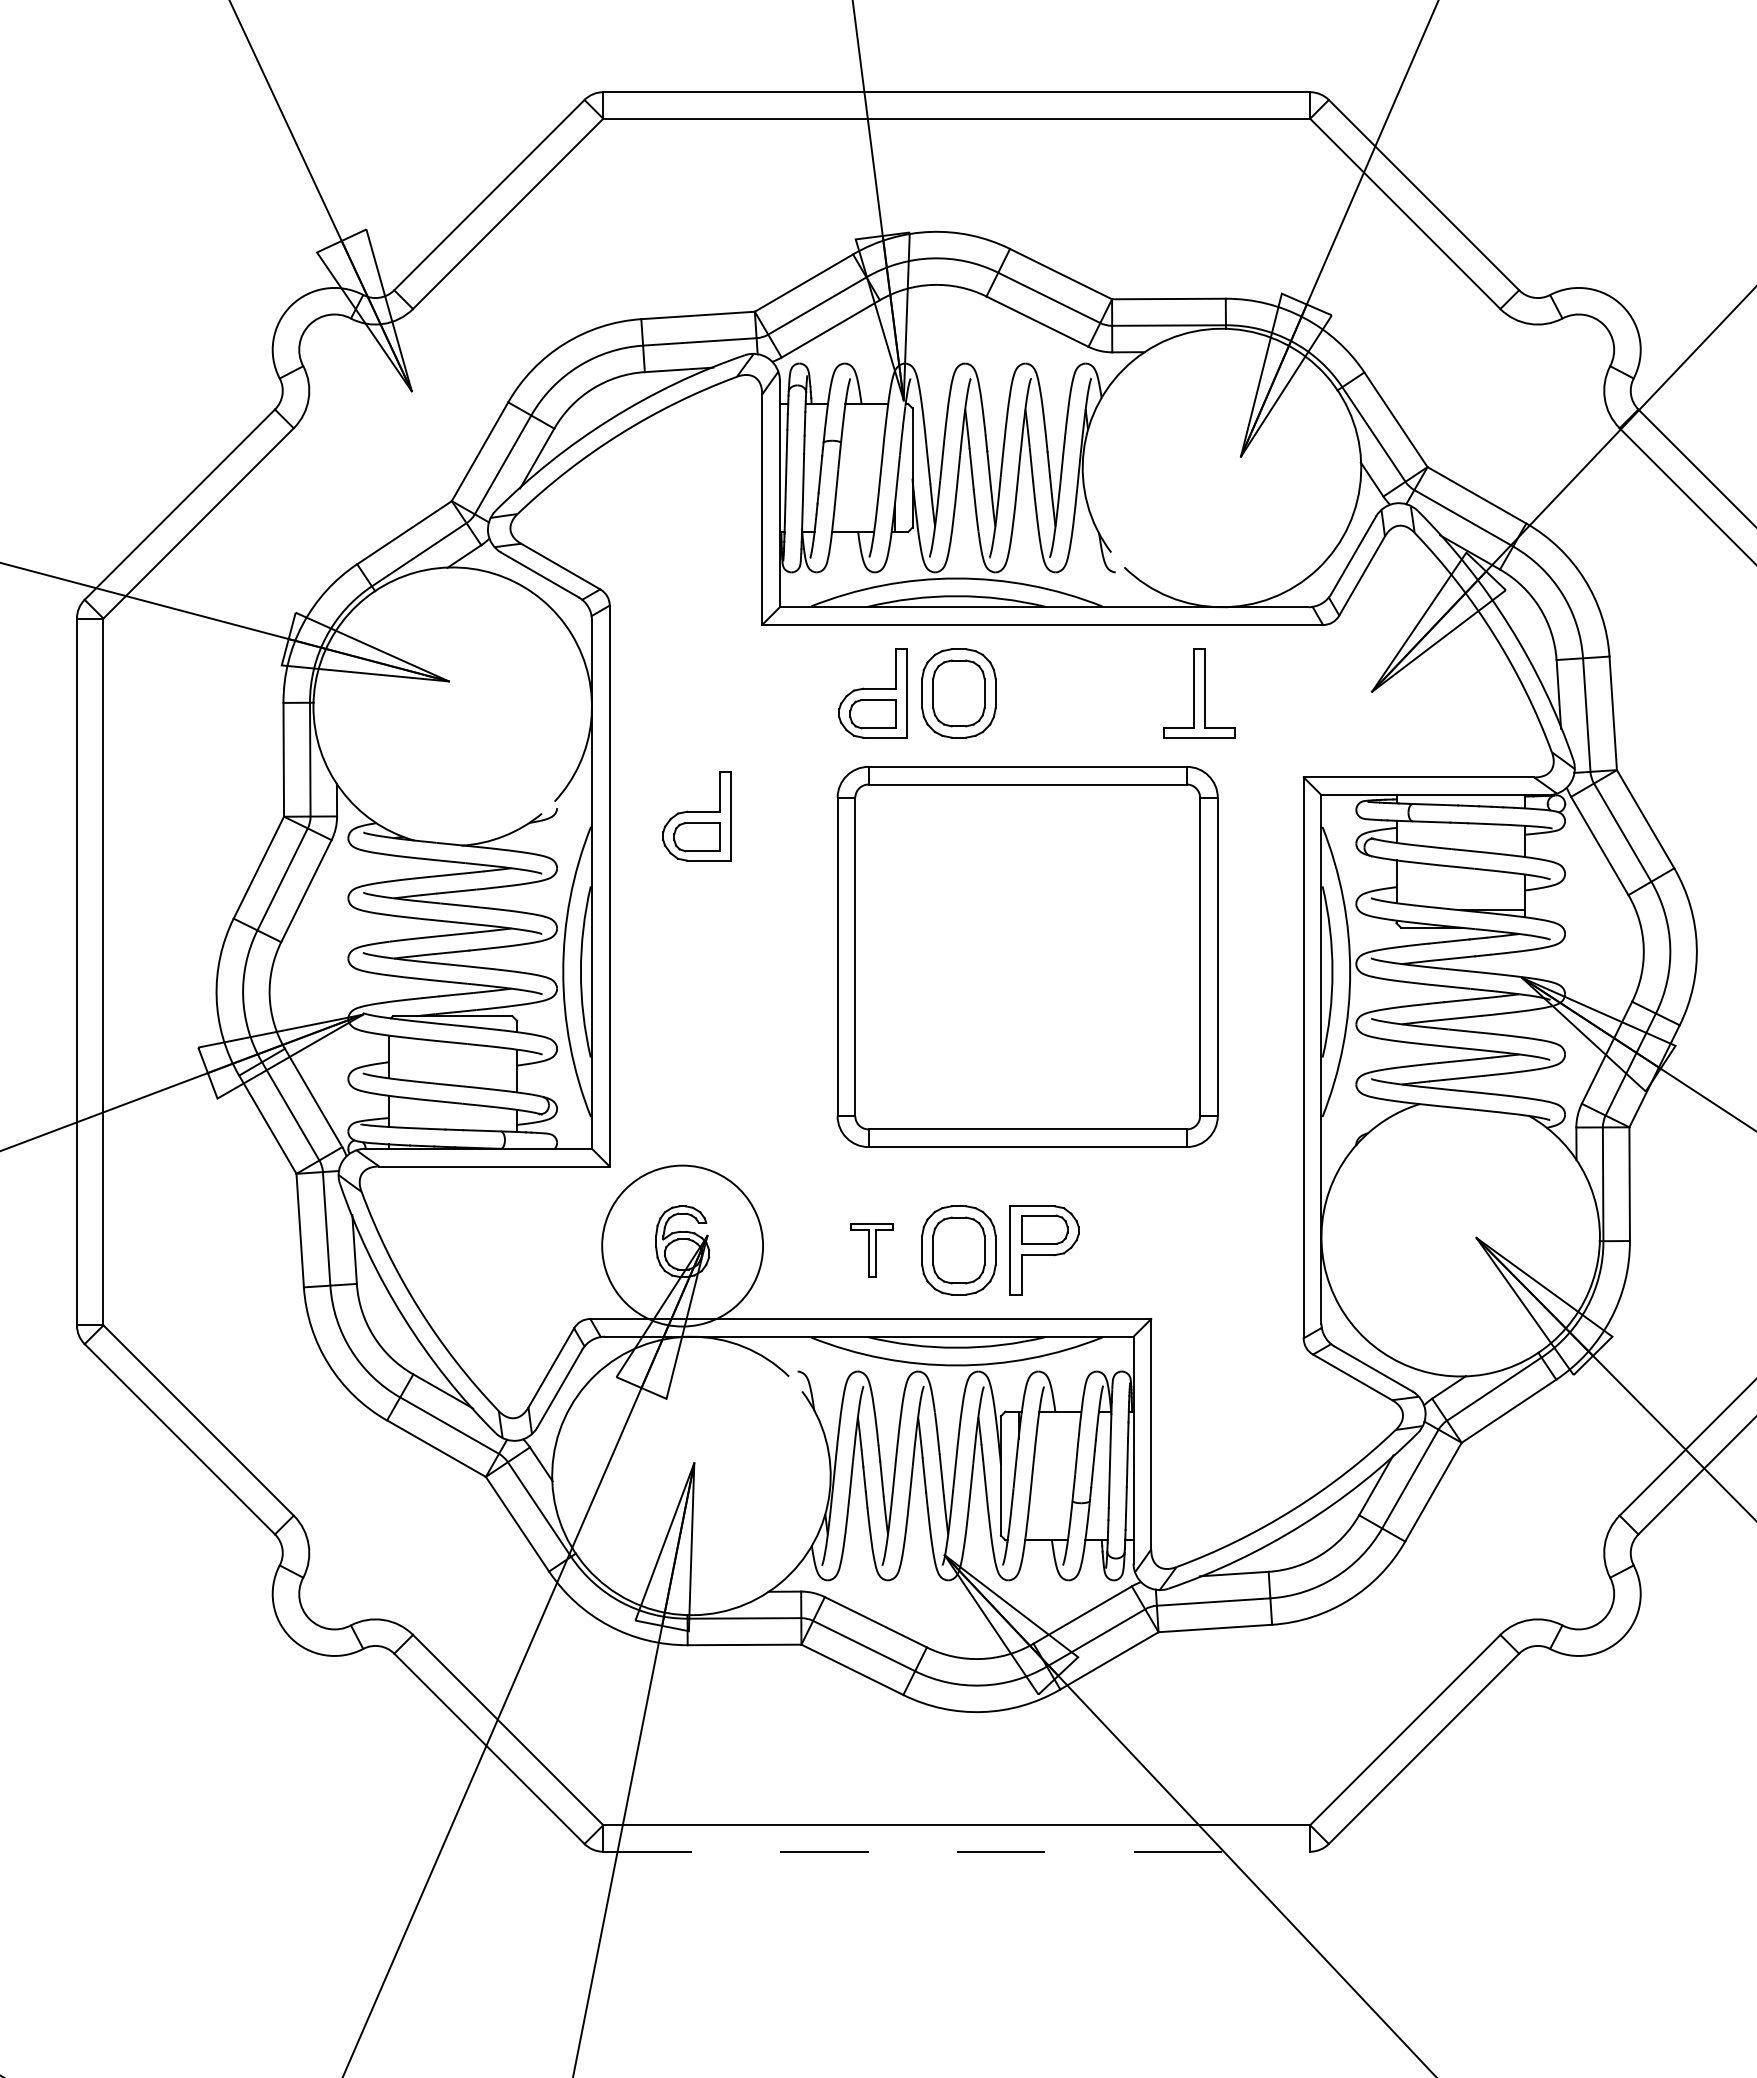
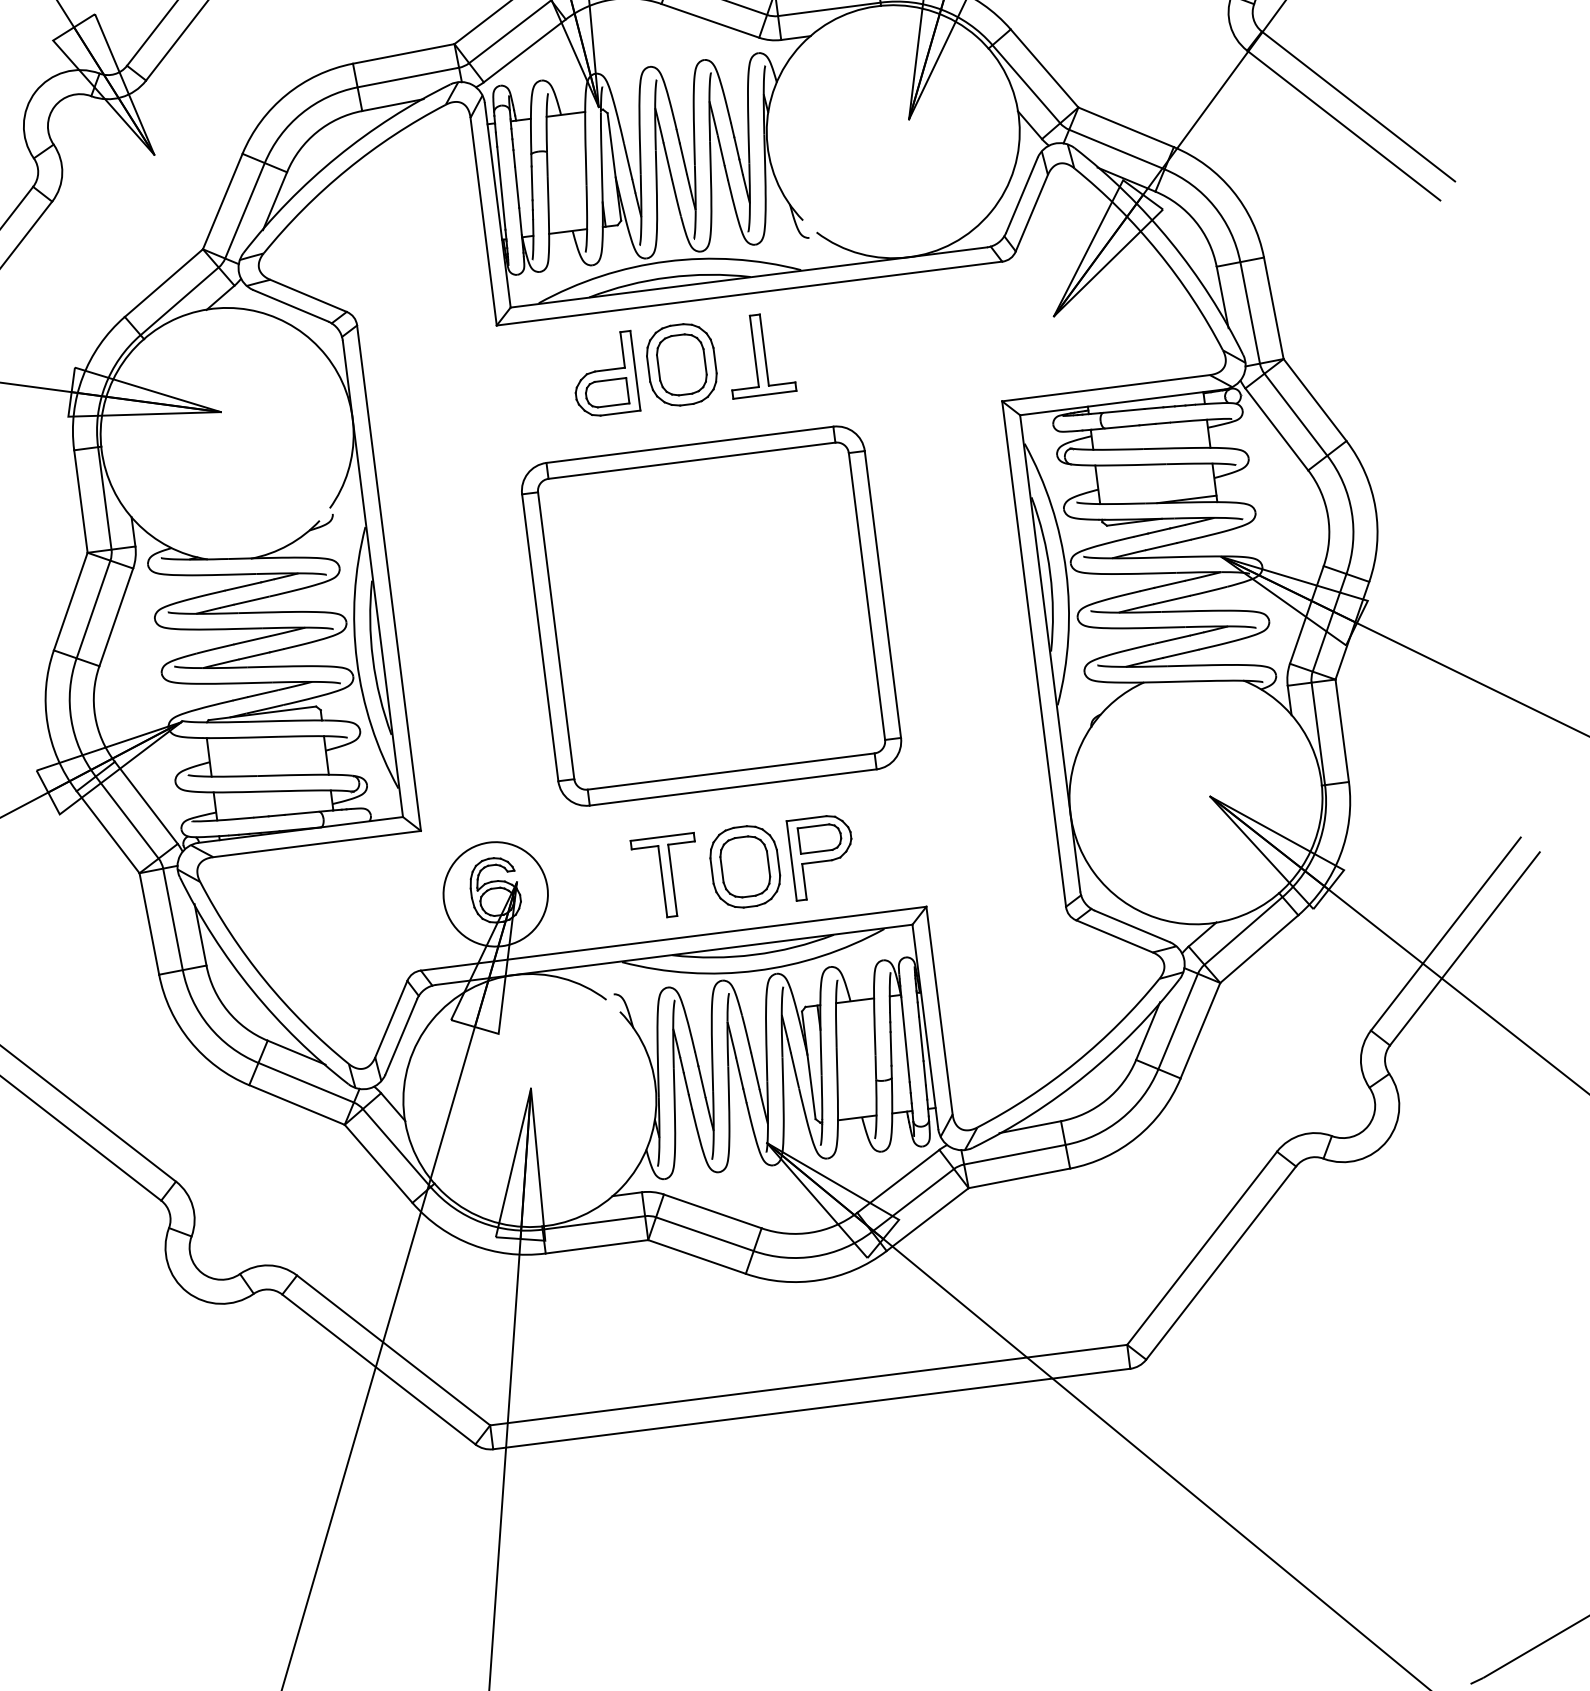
part: (1199, 693) -> (759, 355), moved
part: (696, 816) -> (459, 505), removed
part: (1027, 956) -> (711, 615), moved
circle: (682, 1245) -> (495, 893), size x0.71
part: (871, 1250) -> (666, 876), size x1.67
line: (957, 1851) -> (812, 1408), dashed -> solid

